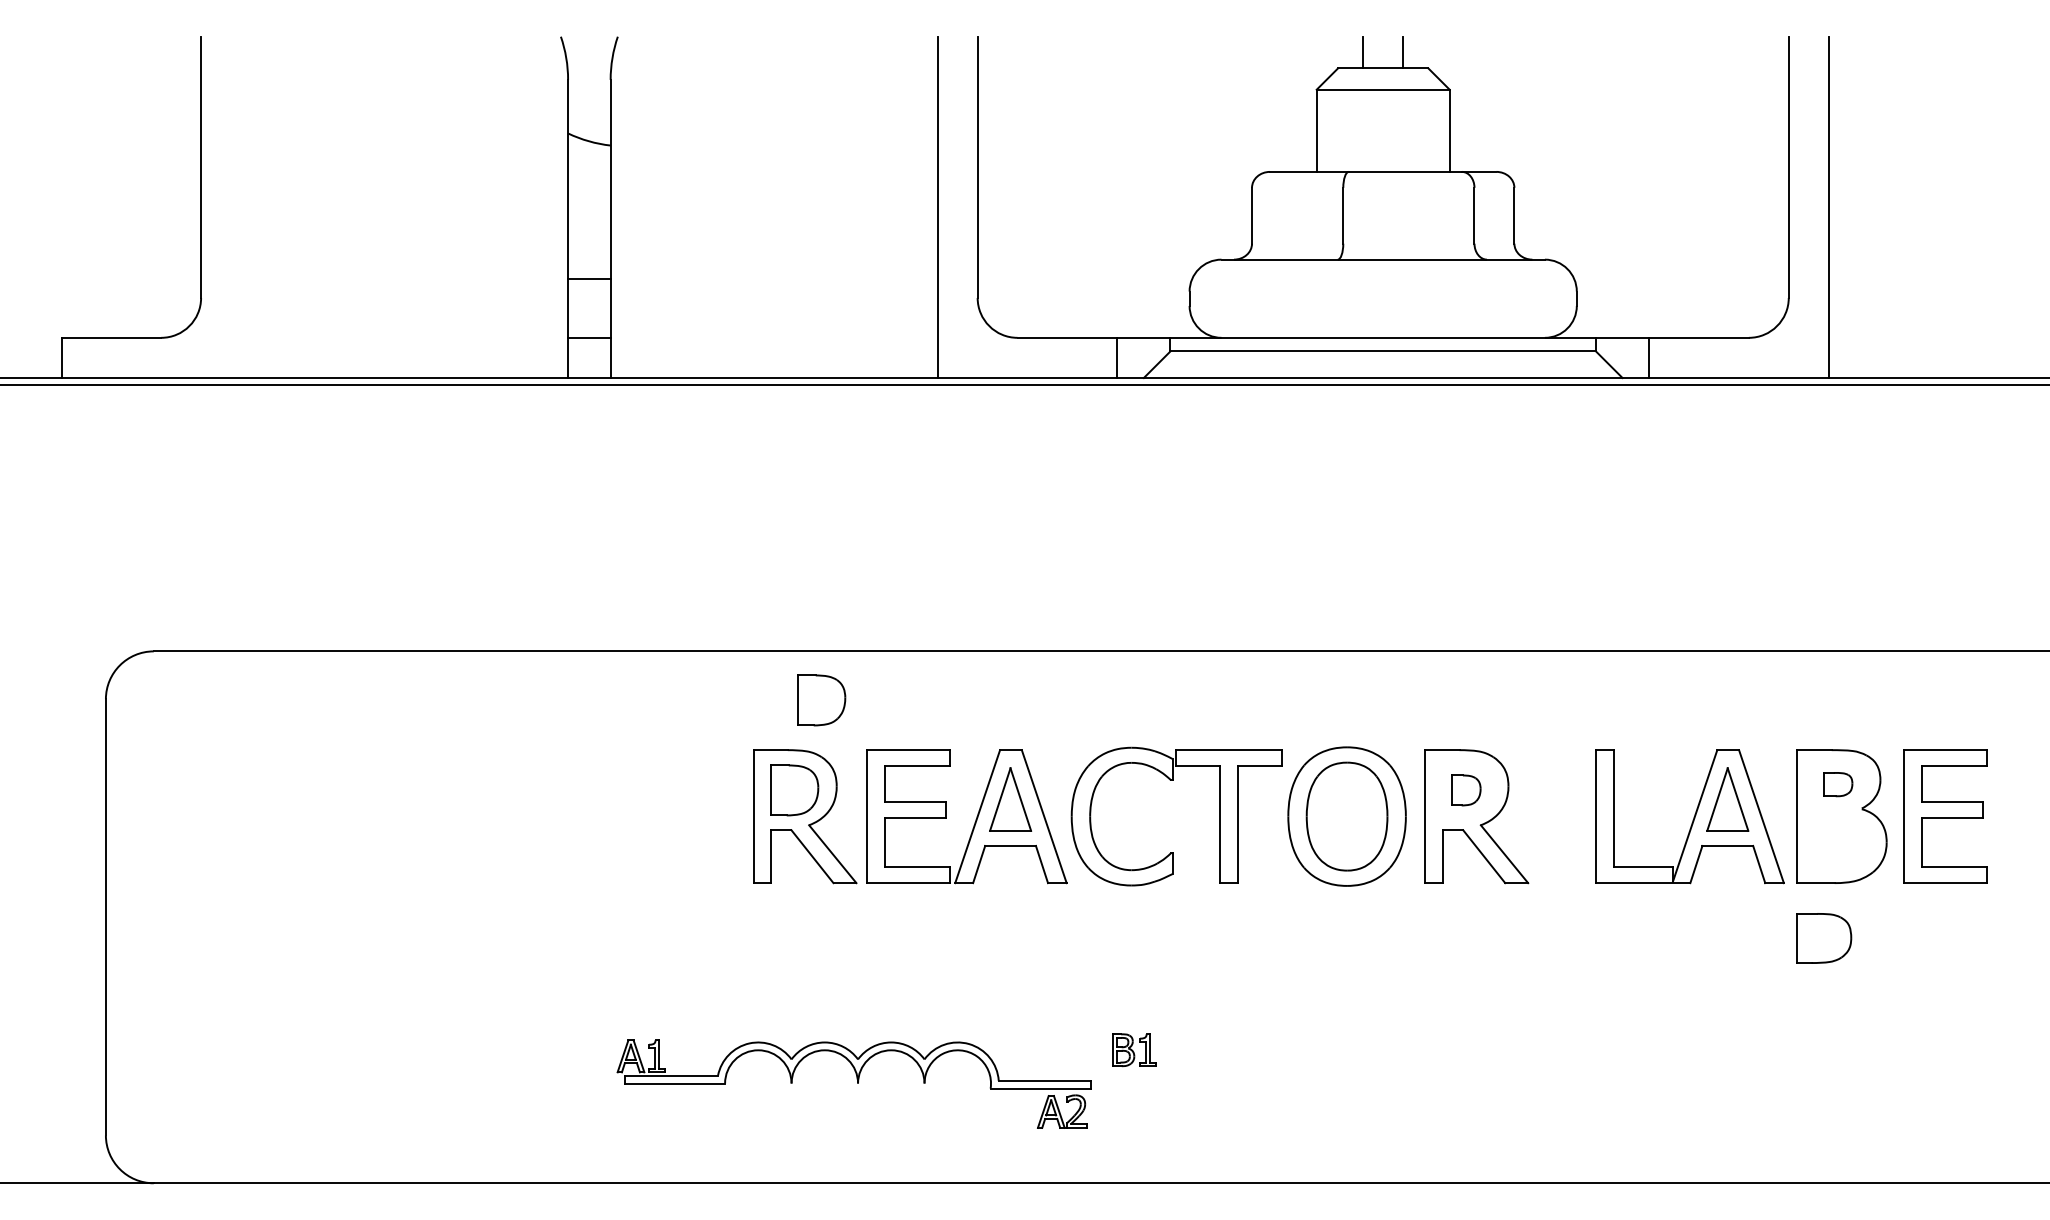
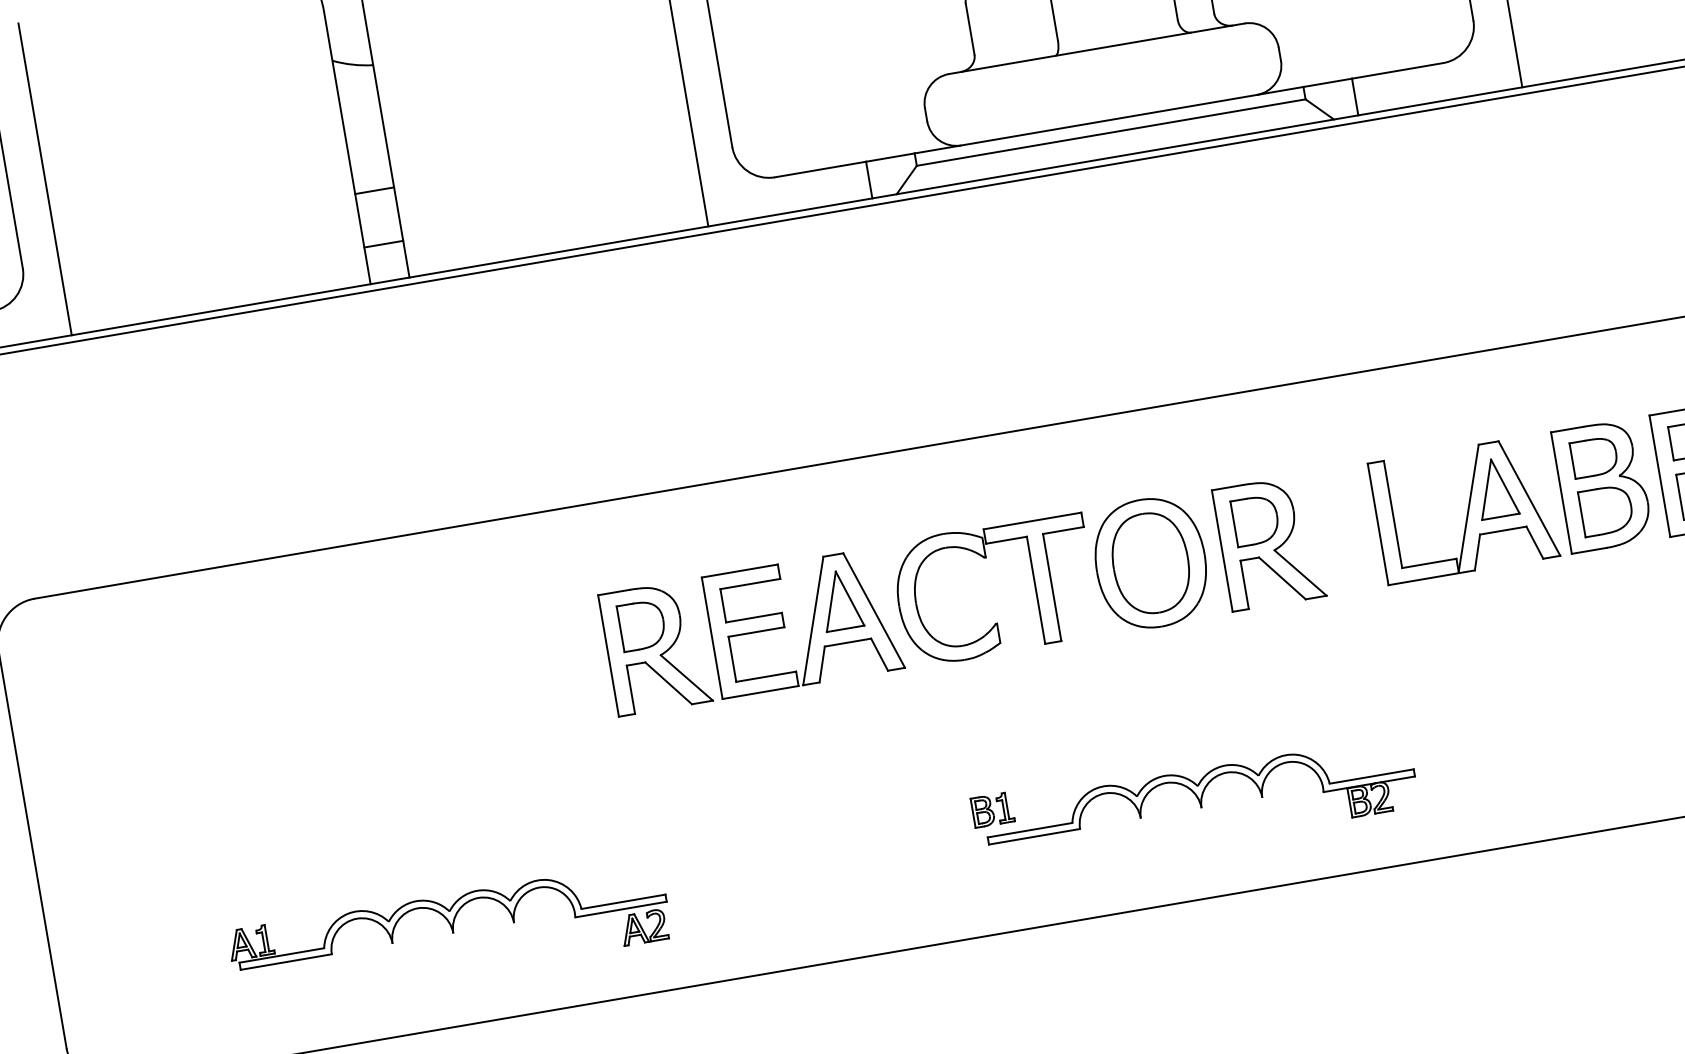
line: (241, 207) -> (45, 179), added
part: (821, 700) -> (652, 539), removed
part: (1837, 784) -> (1593, 457), size x1.67
part: (1466, 790) -> (1255, 520), size x1.67
part: (1824, 938) -> (1606, 510), moved
part: (853, 1083) -> (449, 934), moved
part: (1356, 1084) -> (1201, 806), added

